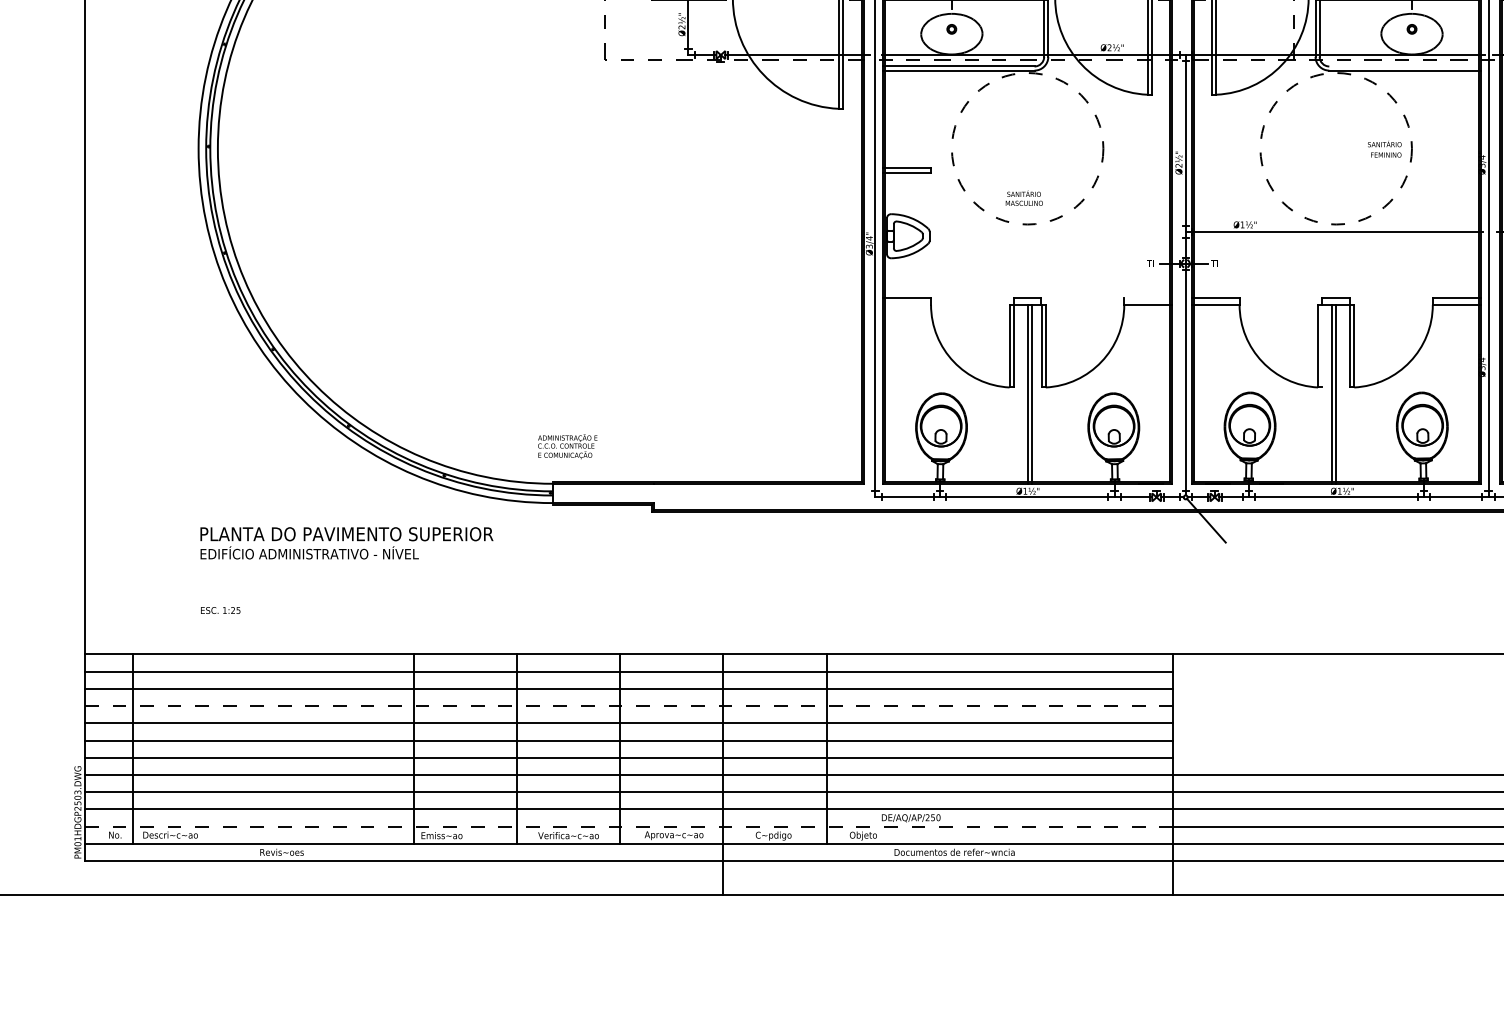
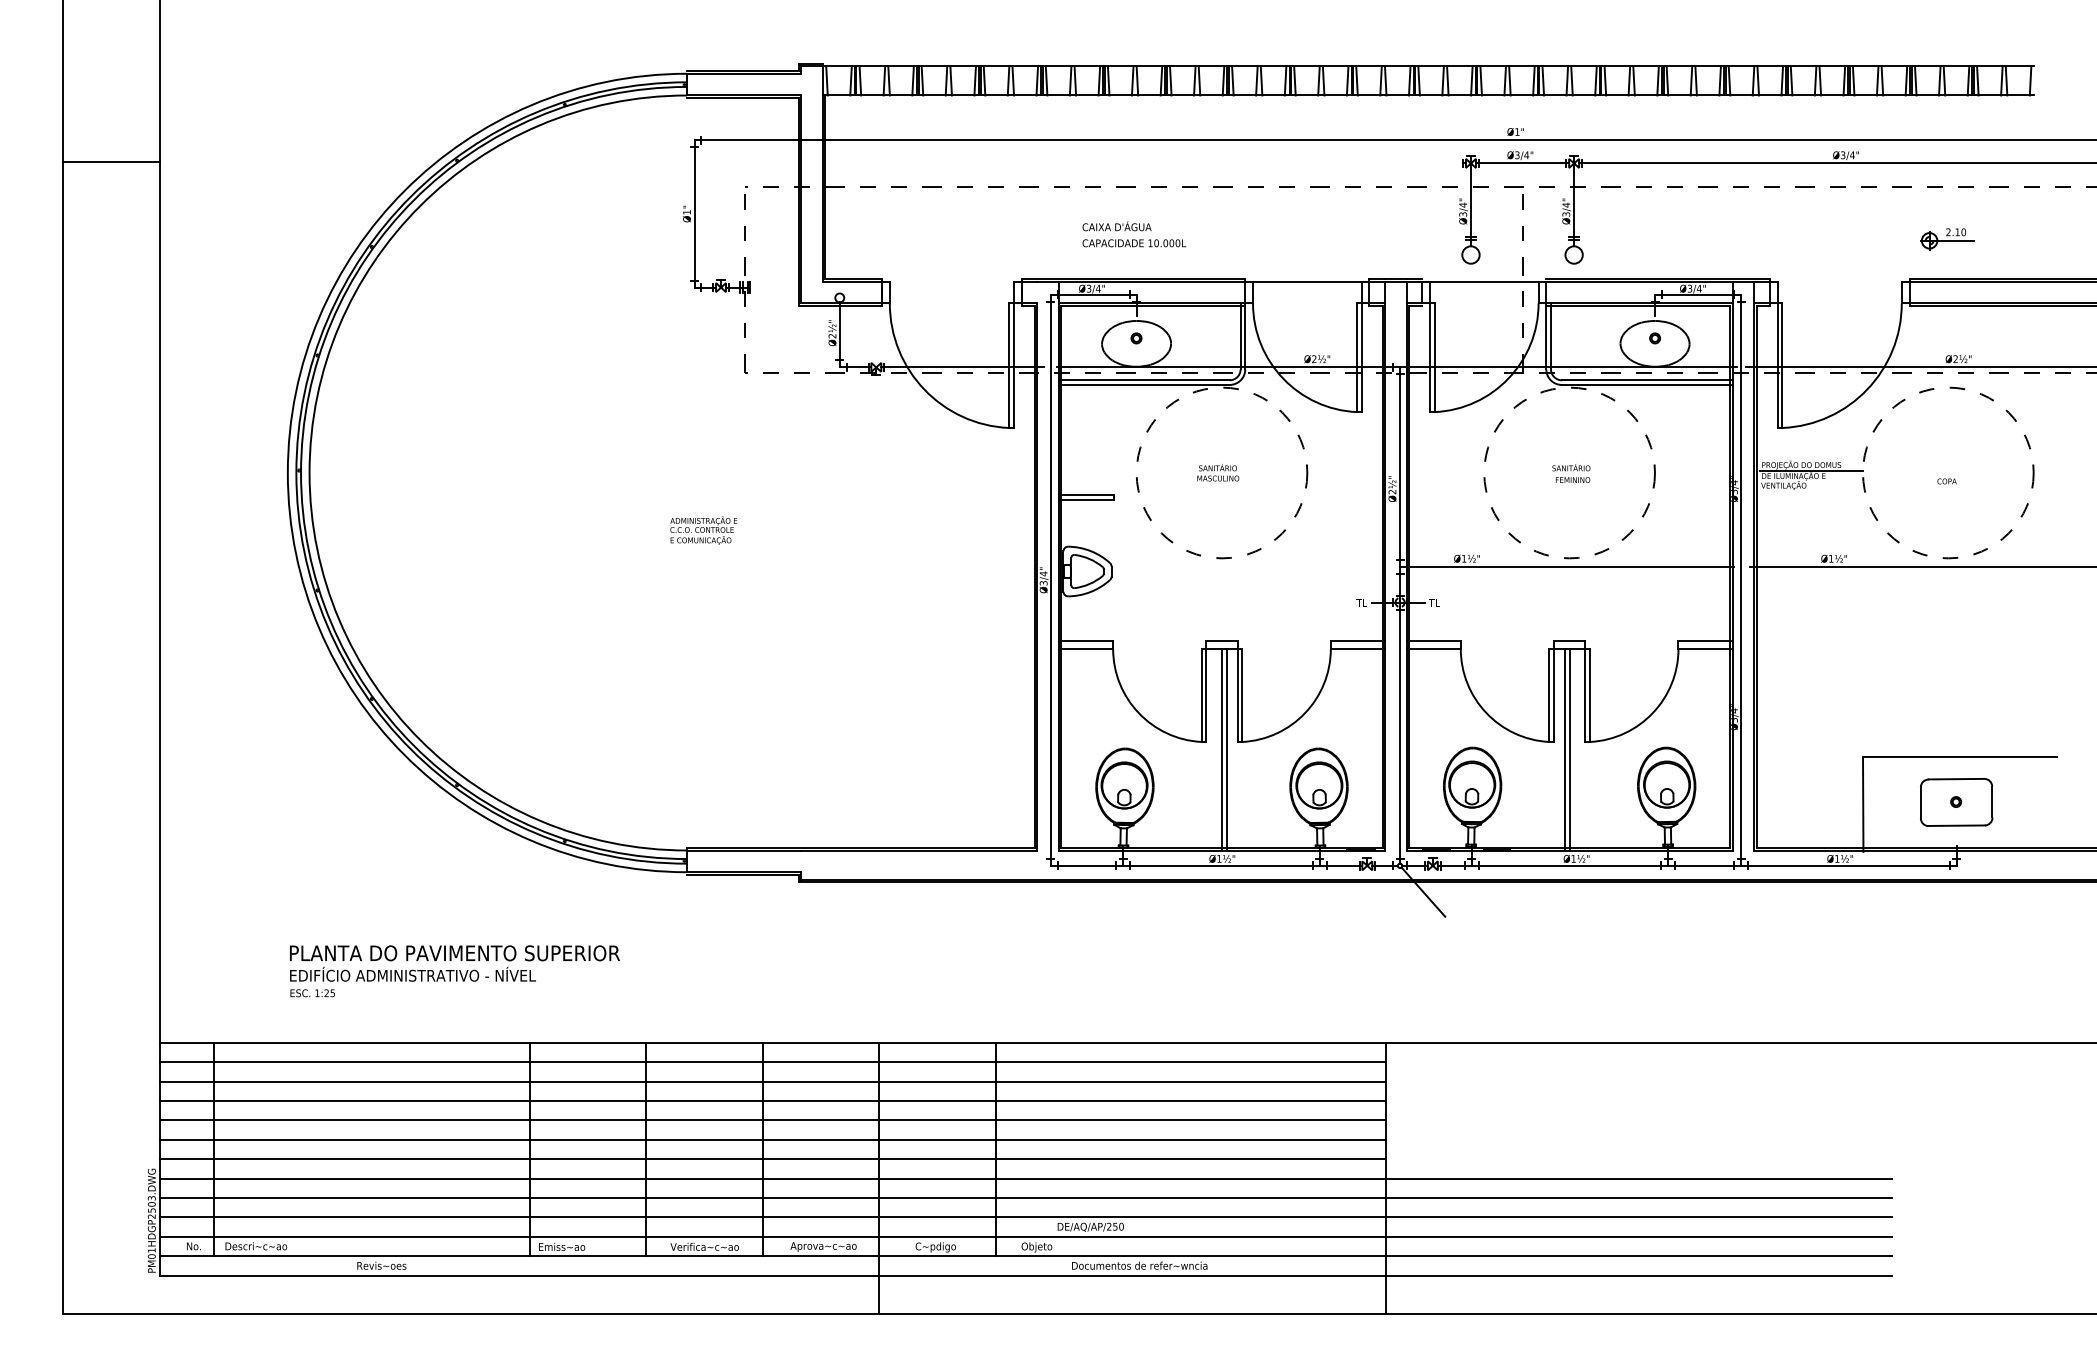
line: (1404, 66) -> (1646, 380), added
text: (1384, 149) -> (1571, 473), moved
text: (1024, 198) -> (1218, 472), moved
line: (1147, 298) -> (1357, 641), added
line: (907, 304) -> (1086, 648), added
line: (1321, 345) -> (1553, 694), added
text: (567, 446) -> (703, 530), moved
text: (346, 543) -> (454, 963), moved
line: (628, 705) -> (772, 1100), dashed -> solid
line: (628, 826) -> (772, 1236), dashed -> solid

